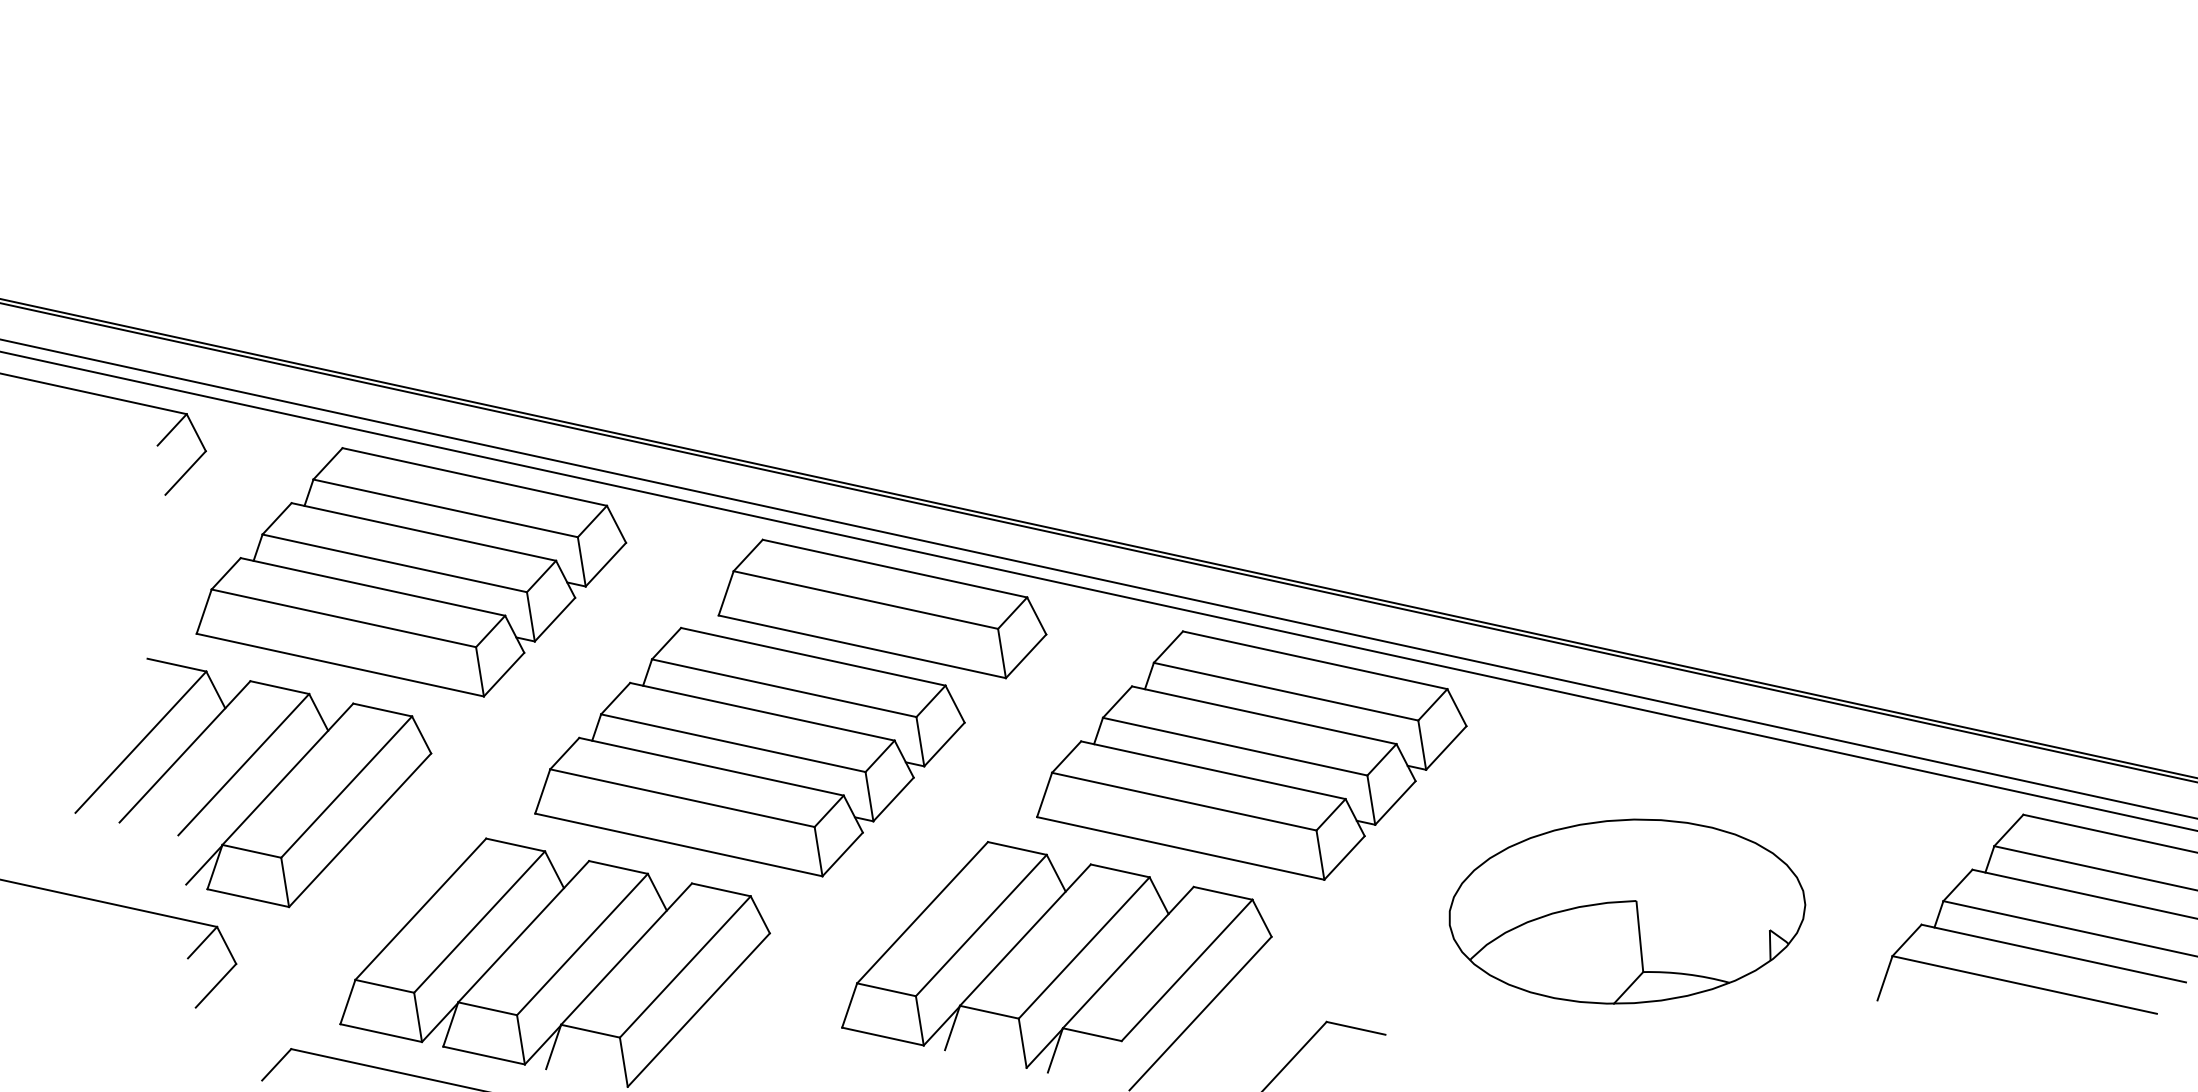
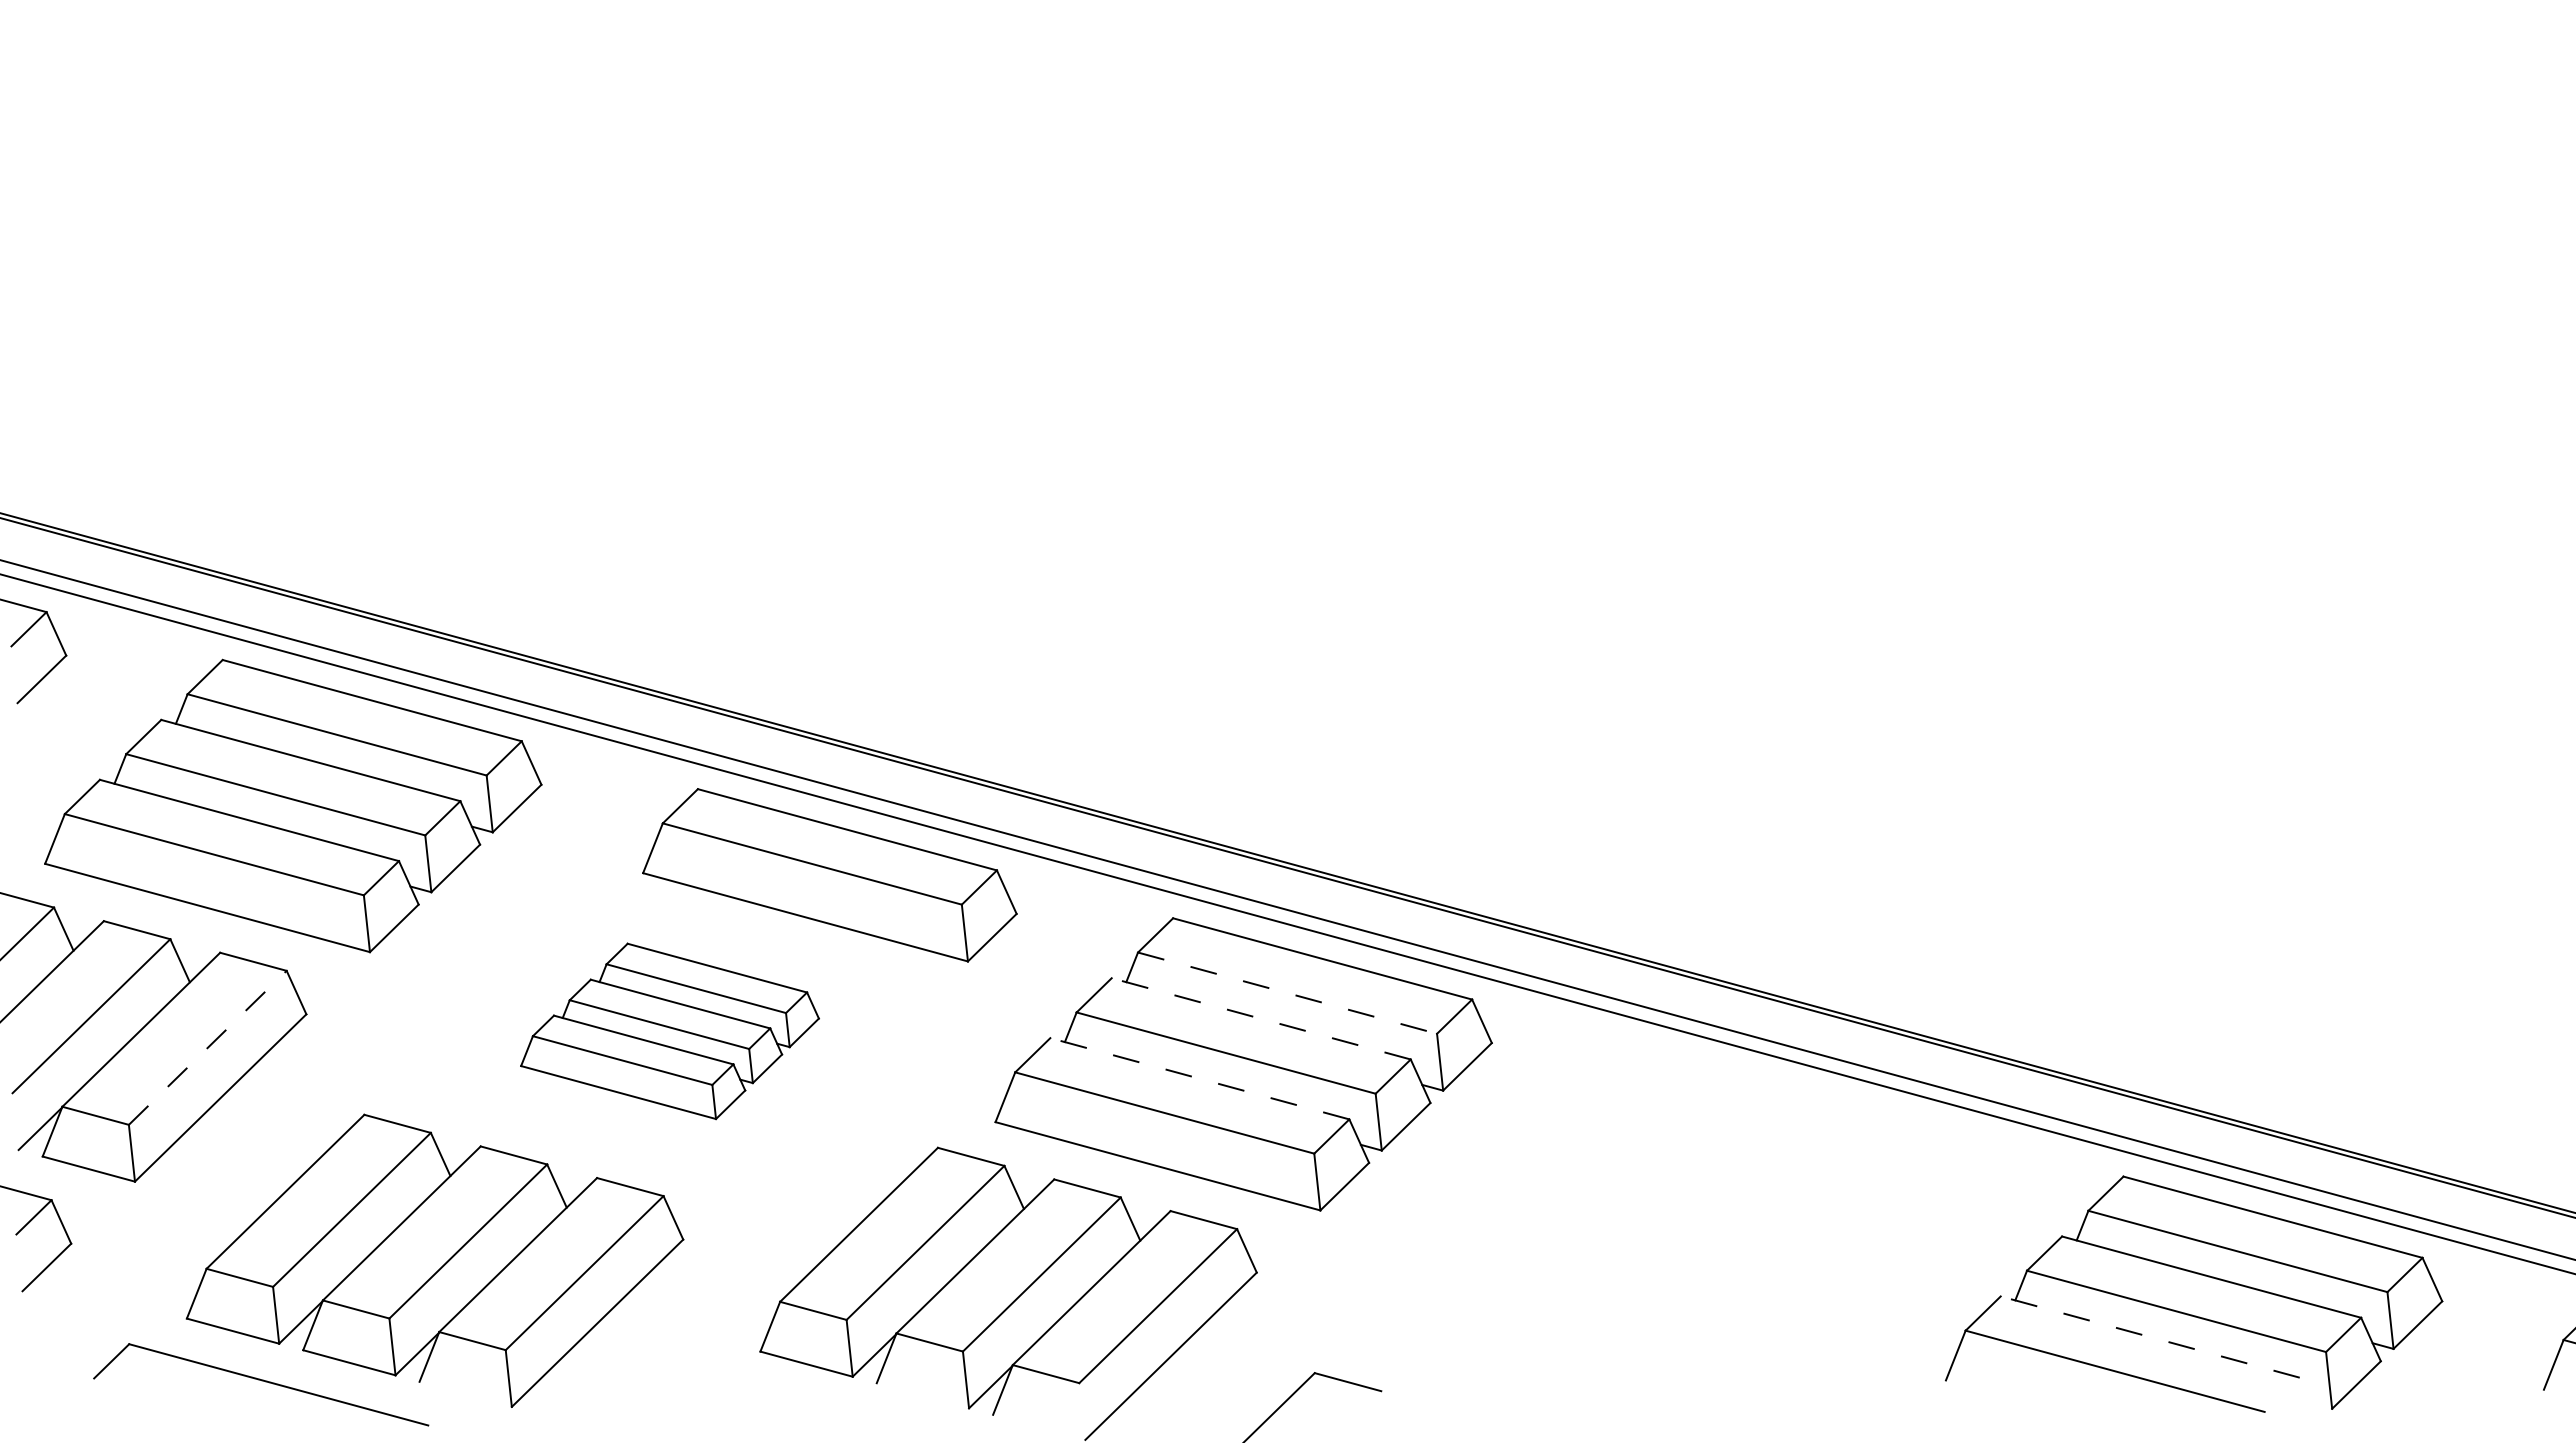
line: (1286, 691) -> (1287, 993), solid -> dashed
line: (1264, 714) -> (1261, 1018), solid -> dashed
part: (748, 752) -> (669, 1031), size x0.6
line: (1213, 770) -> (1199, 1078), solid -> dashed
line: (347, 786) -> (208, 1047), solid -> dashed
part: (1626, 911) -> (1664, 1264), removed
line: (2054, 953) -> (2150, 1337), solid -> dashed

